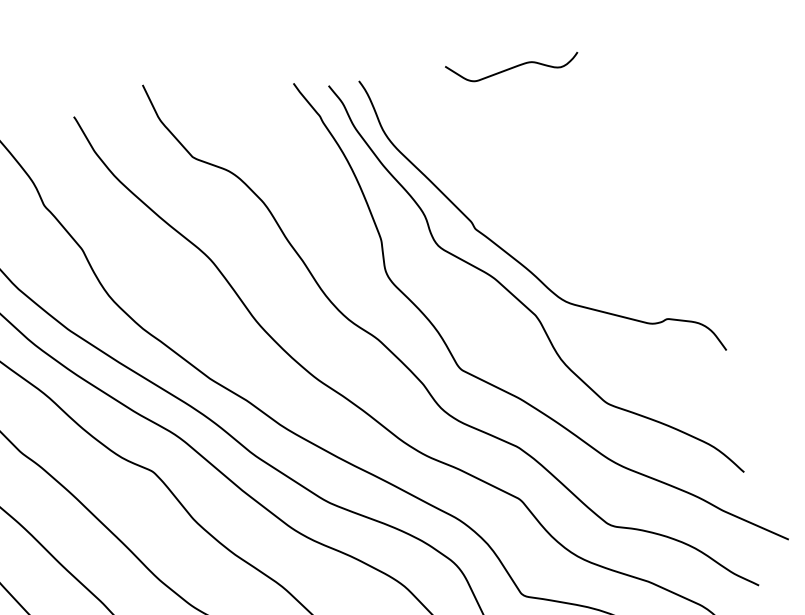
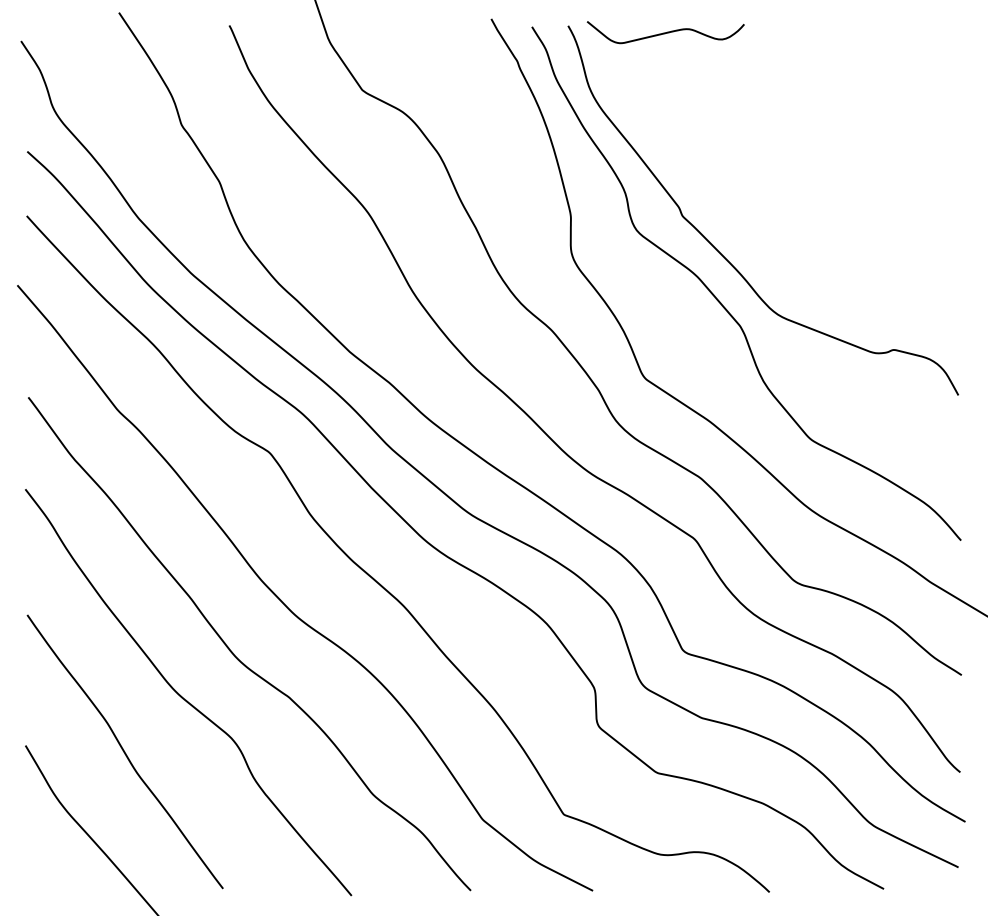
curve: (512, 67) -> (665, 32), moved

